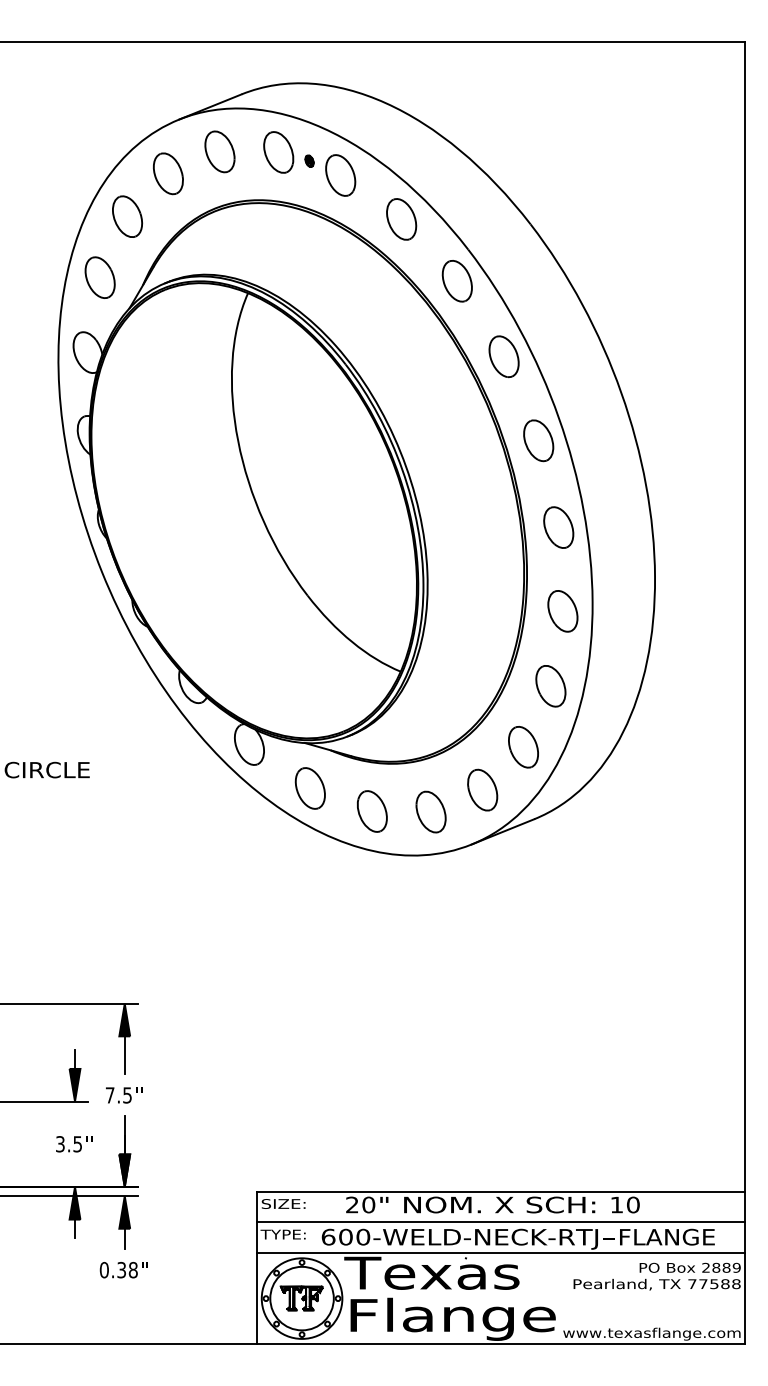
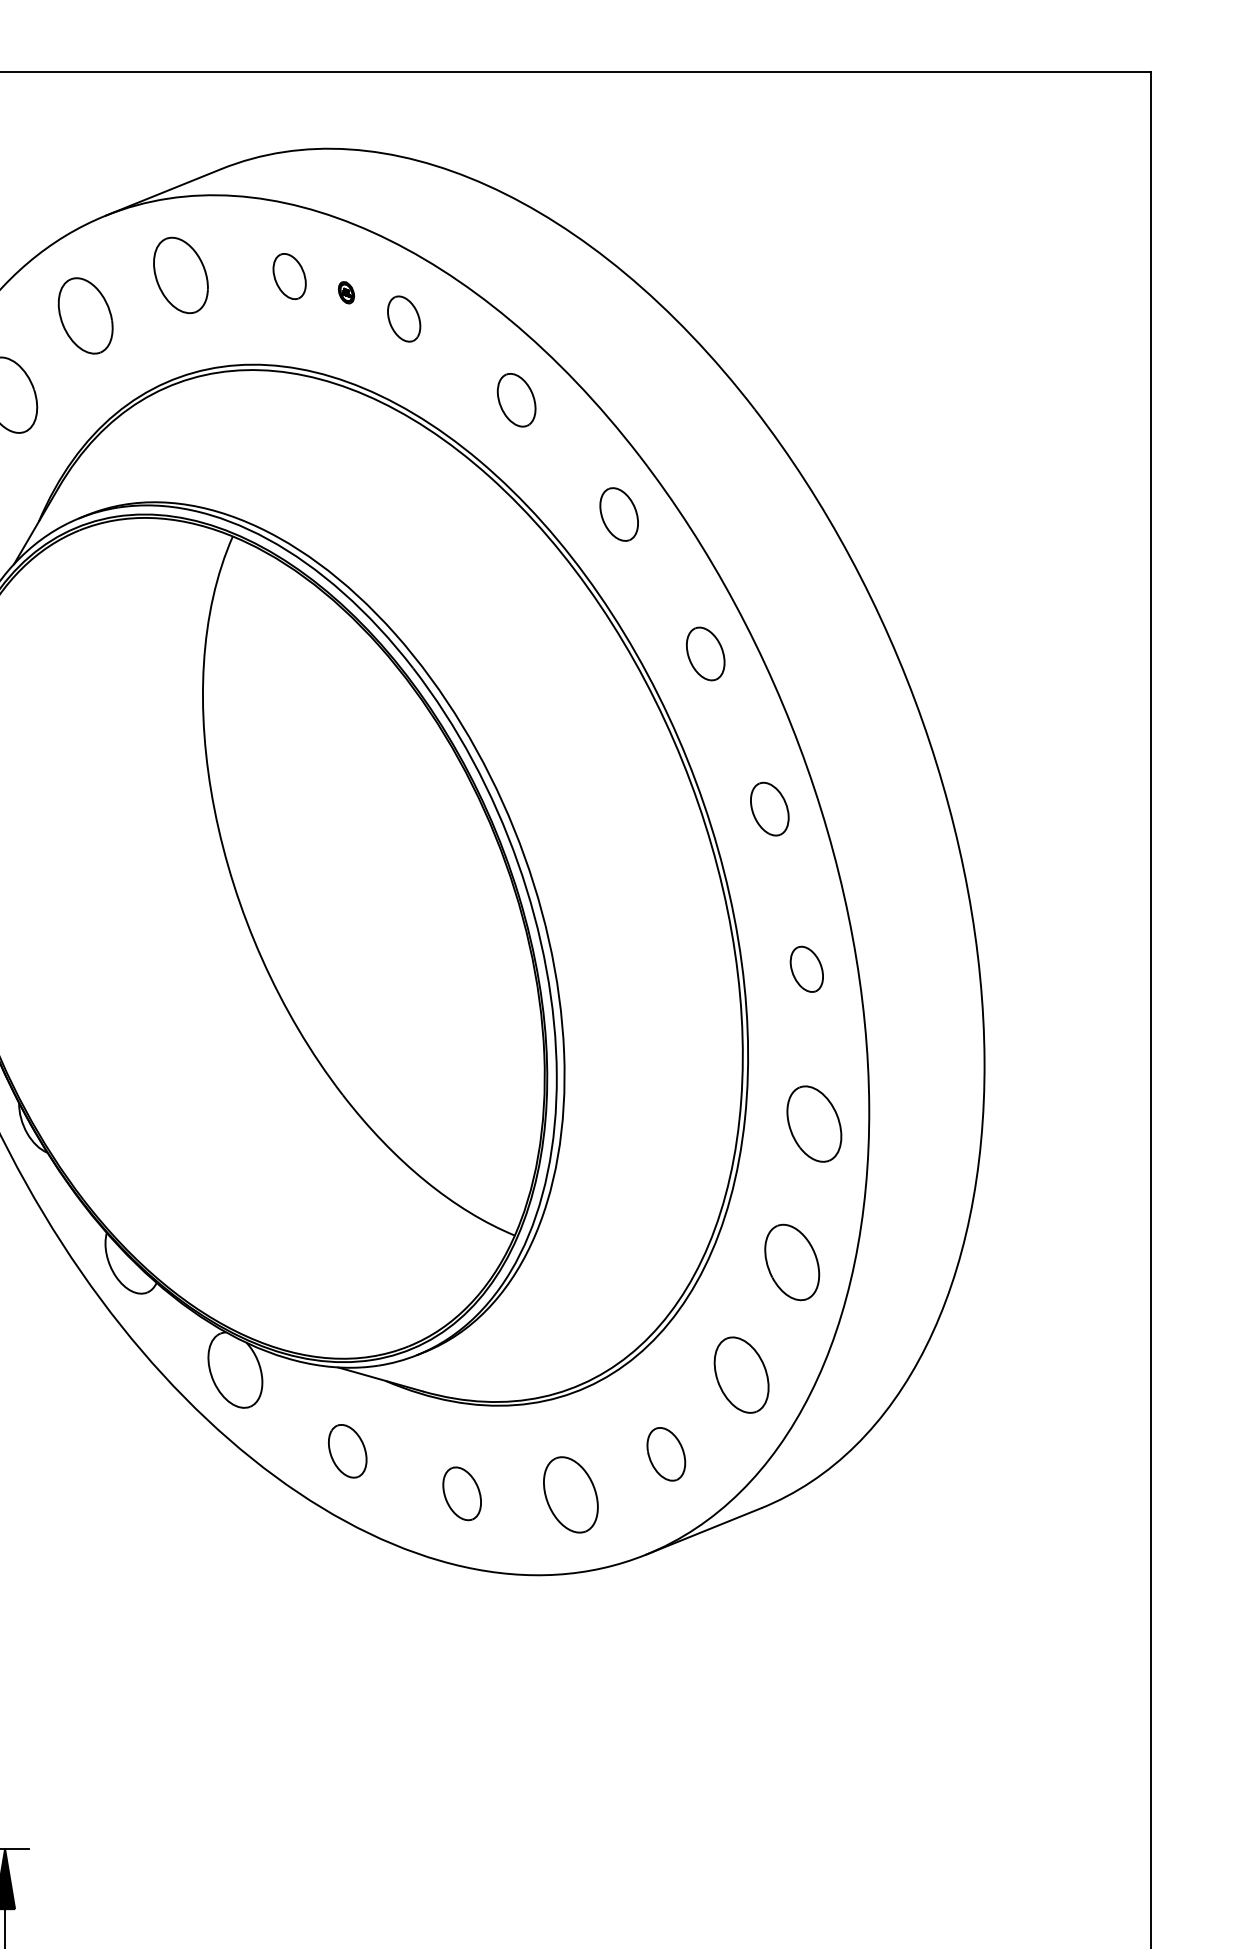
part: (278, 152) -> (289, 276), size x0.6
part: (340, 175) -> (403, 319), size x0.6
part: (401, 219) -> (516, 400), size x0.7
part: (456, 281) -> (617, 514), size x0.7
part: (503, 356) -> (704, 653), size x0.7
part: (538, 440) -> (769, 808), size x0.7
part: (558, 527) -> (806, 969), size x0.6
part: (309, 788) -> (346, 1451), size x0.7
part: (482, 789) -> (665, 1453), size x0.7
part: (371, 811) -> (460, 1493), size x0.7

